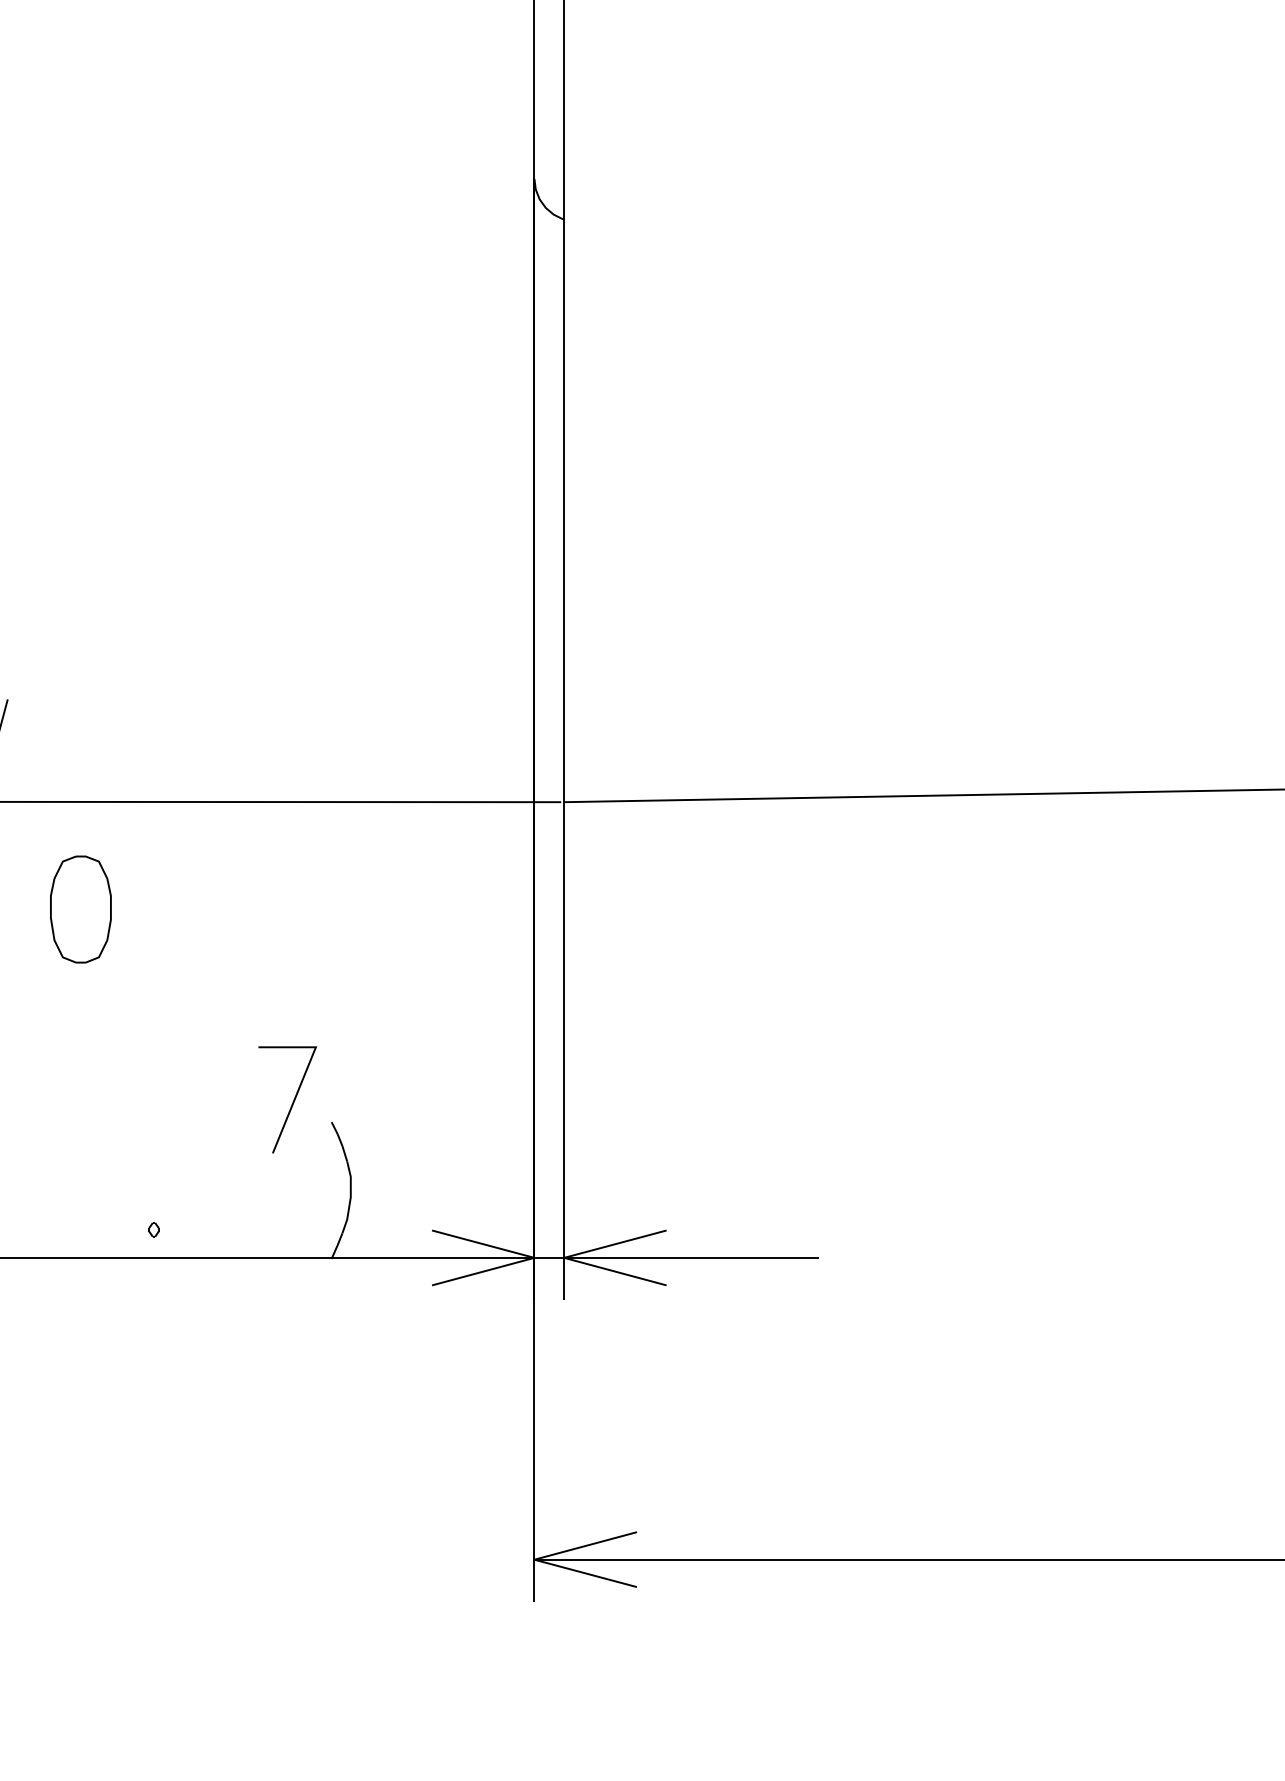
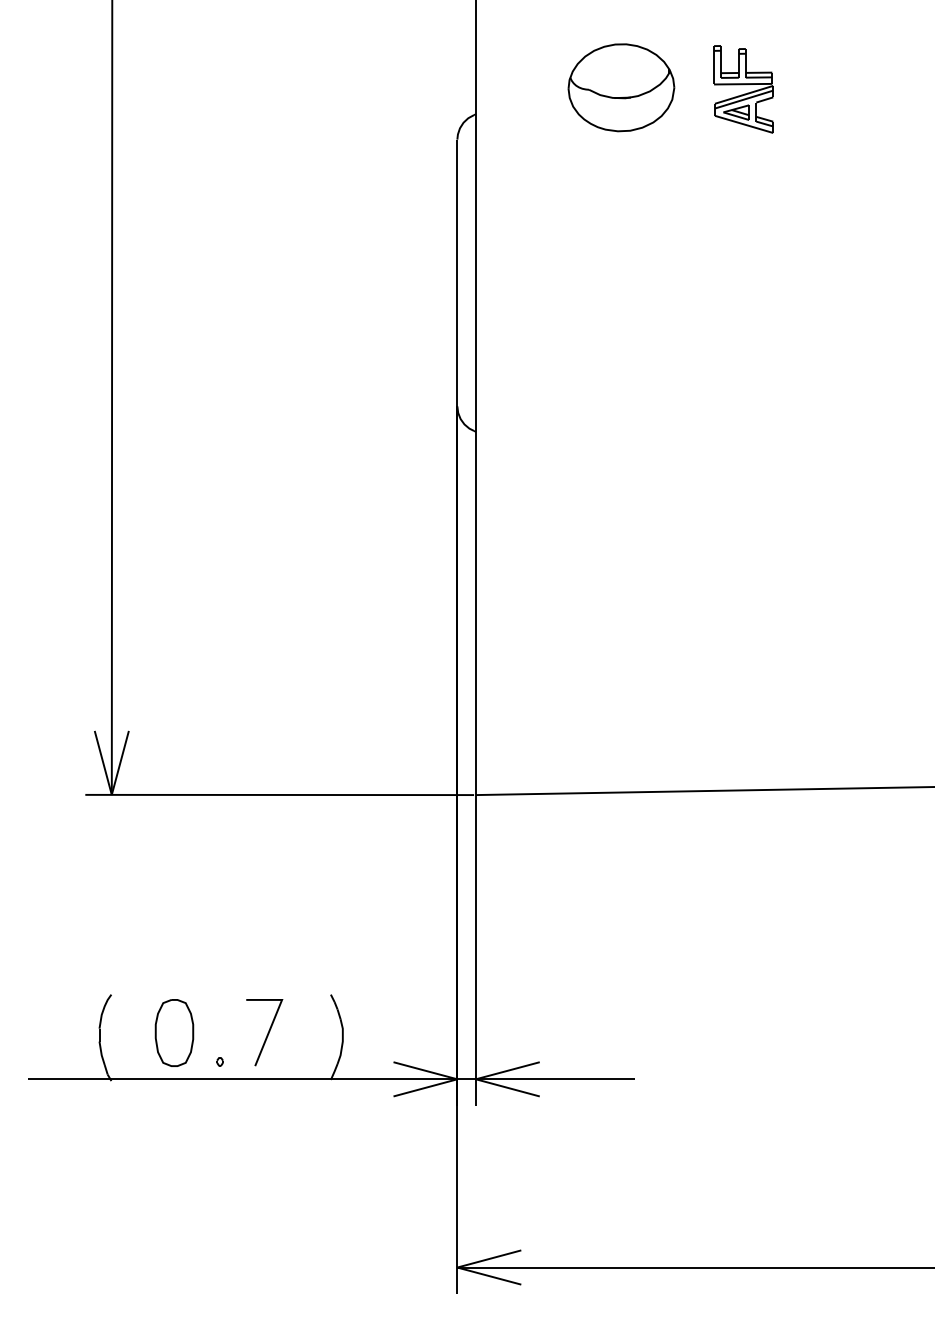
part: (80, 908) -> (174, 1032), moved
curve: (292, 1099) -> (267, 1032), moved

